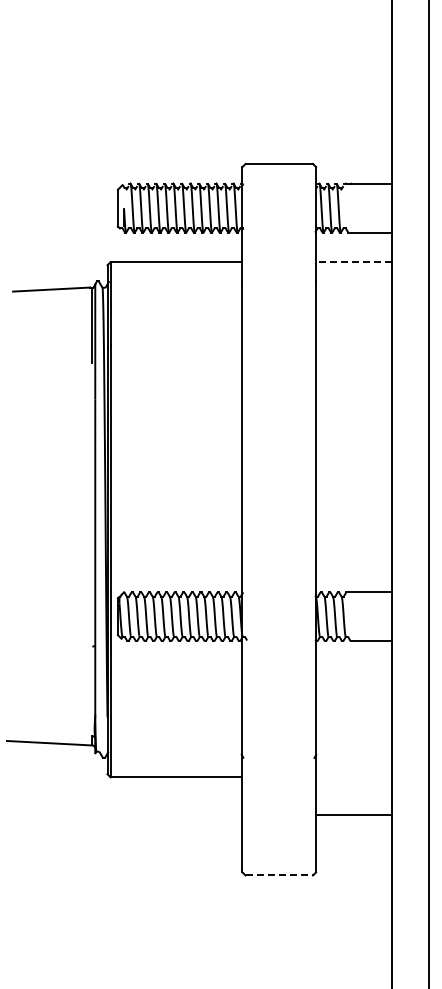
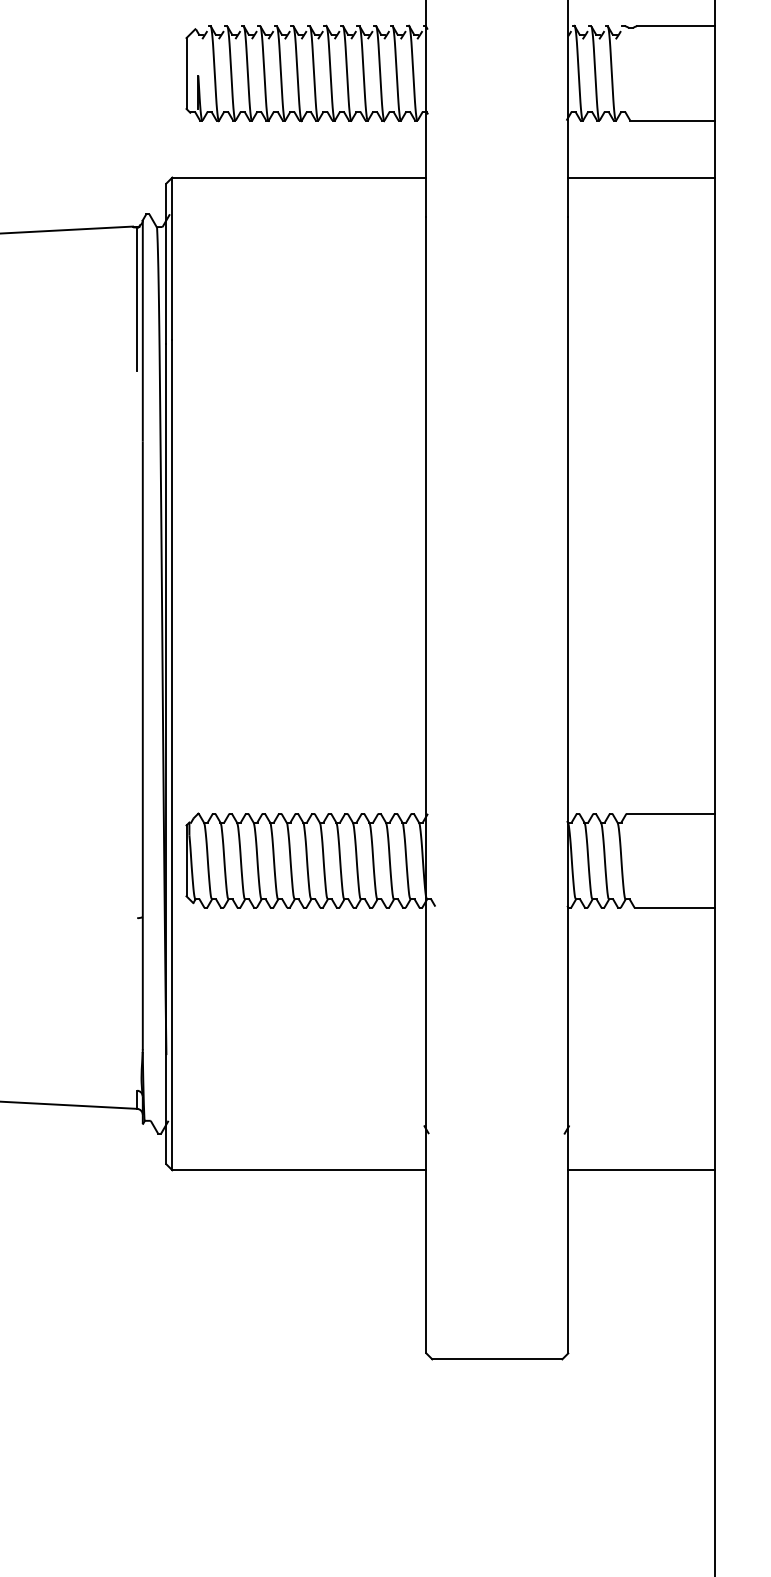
line: (353, 262) -> (640, 178), dashed -> solid
line: (354, 815) -> (642, 1170), moved
line: (279, 875) -> (497, 1359), dashed -> solid

